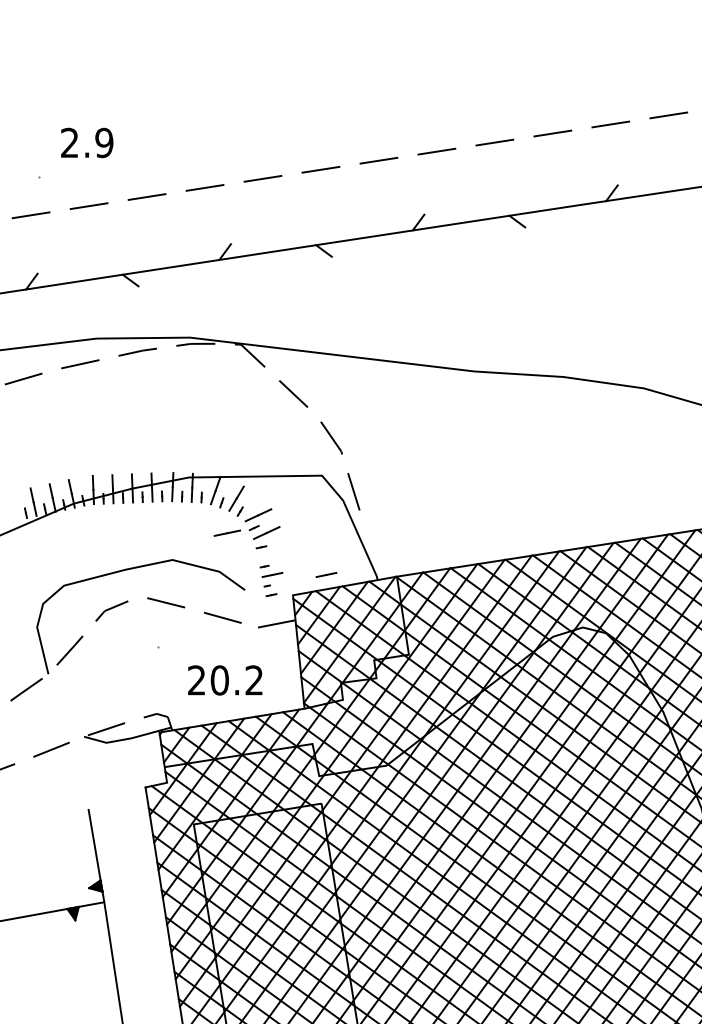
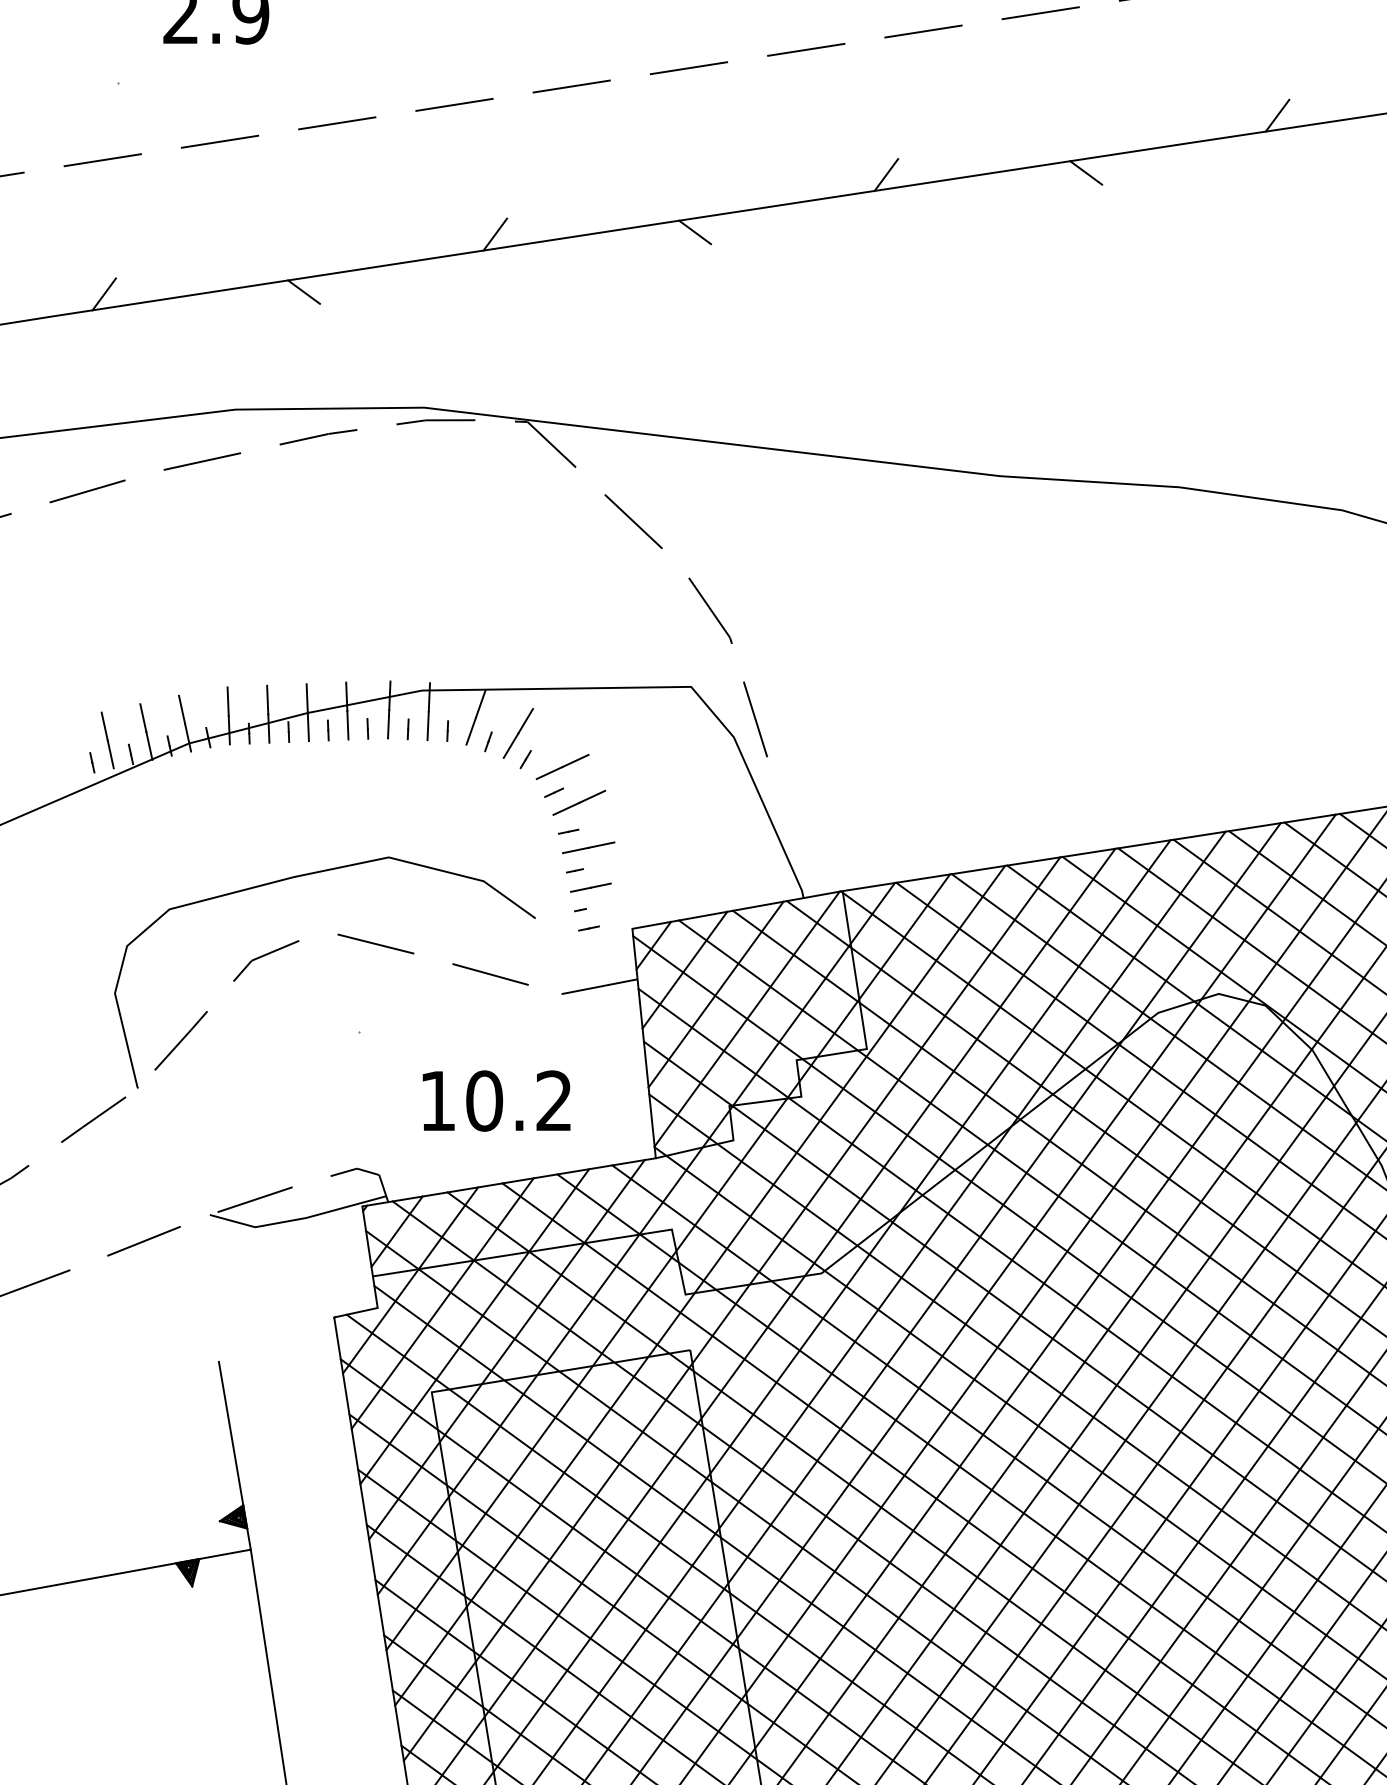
line: (226, 532) -> (586, 846), moved
line: (326, 574) -> (700, 886), removed
text: (196, 680) -> (437, 1101), 20.2 -> 10.2

